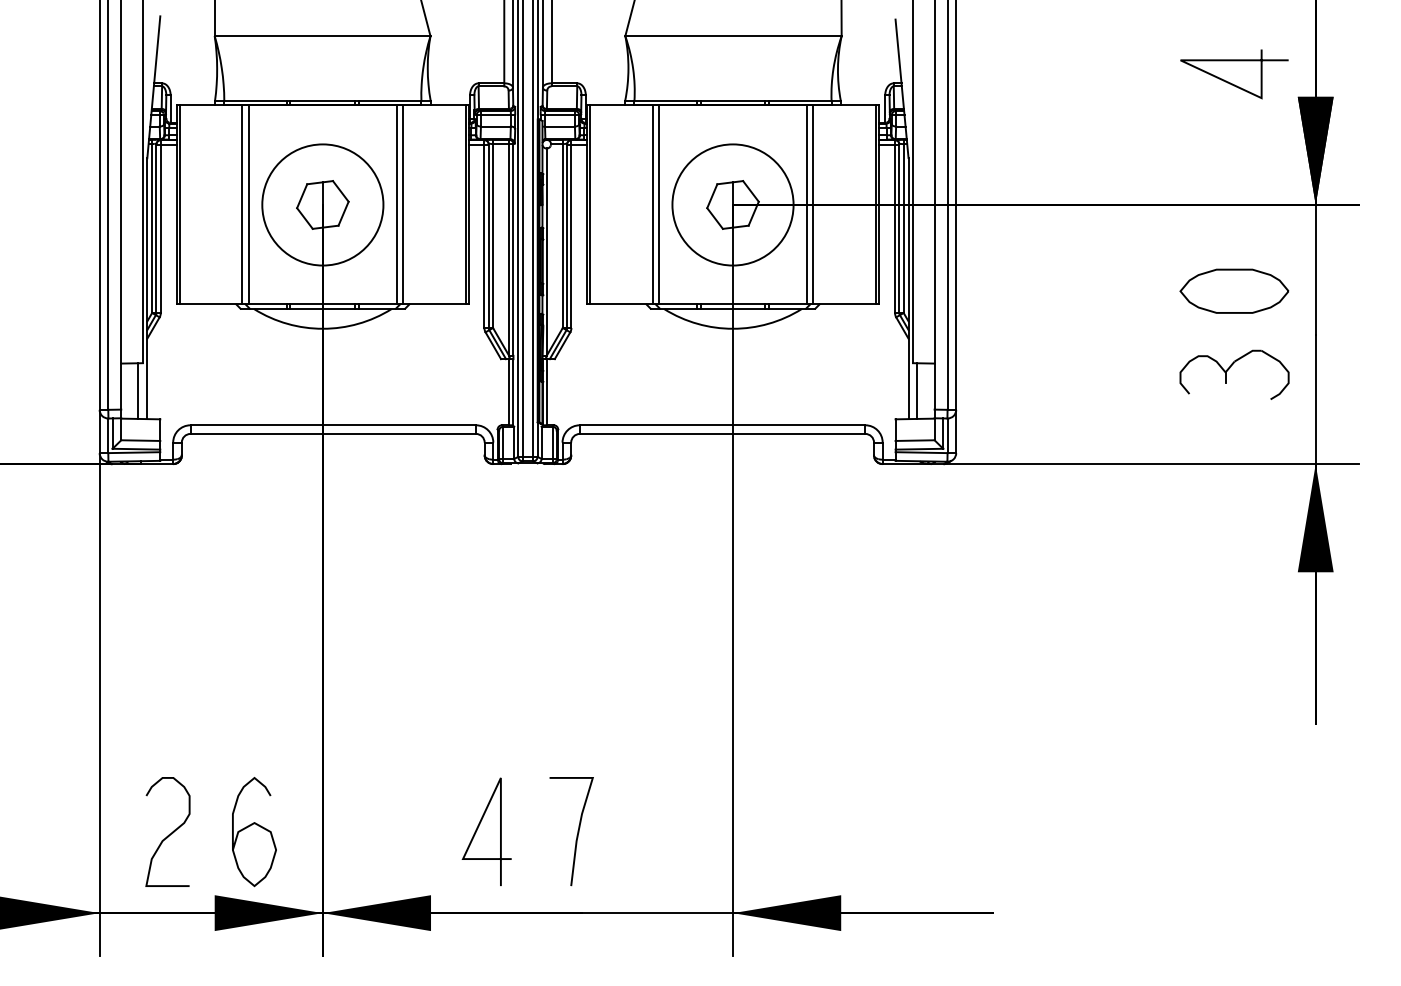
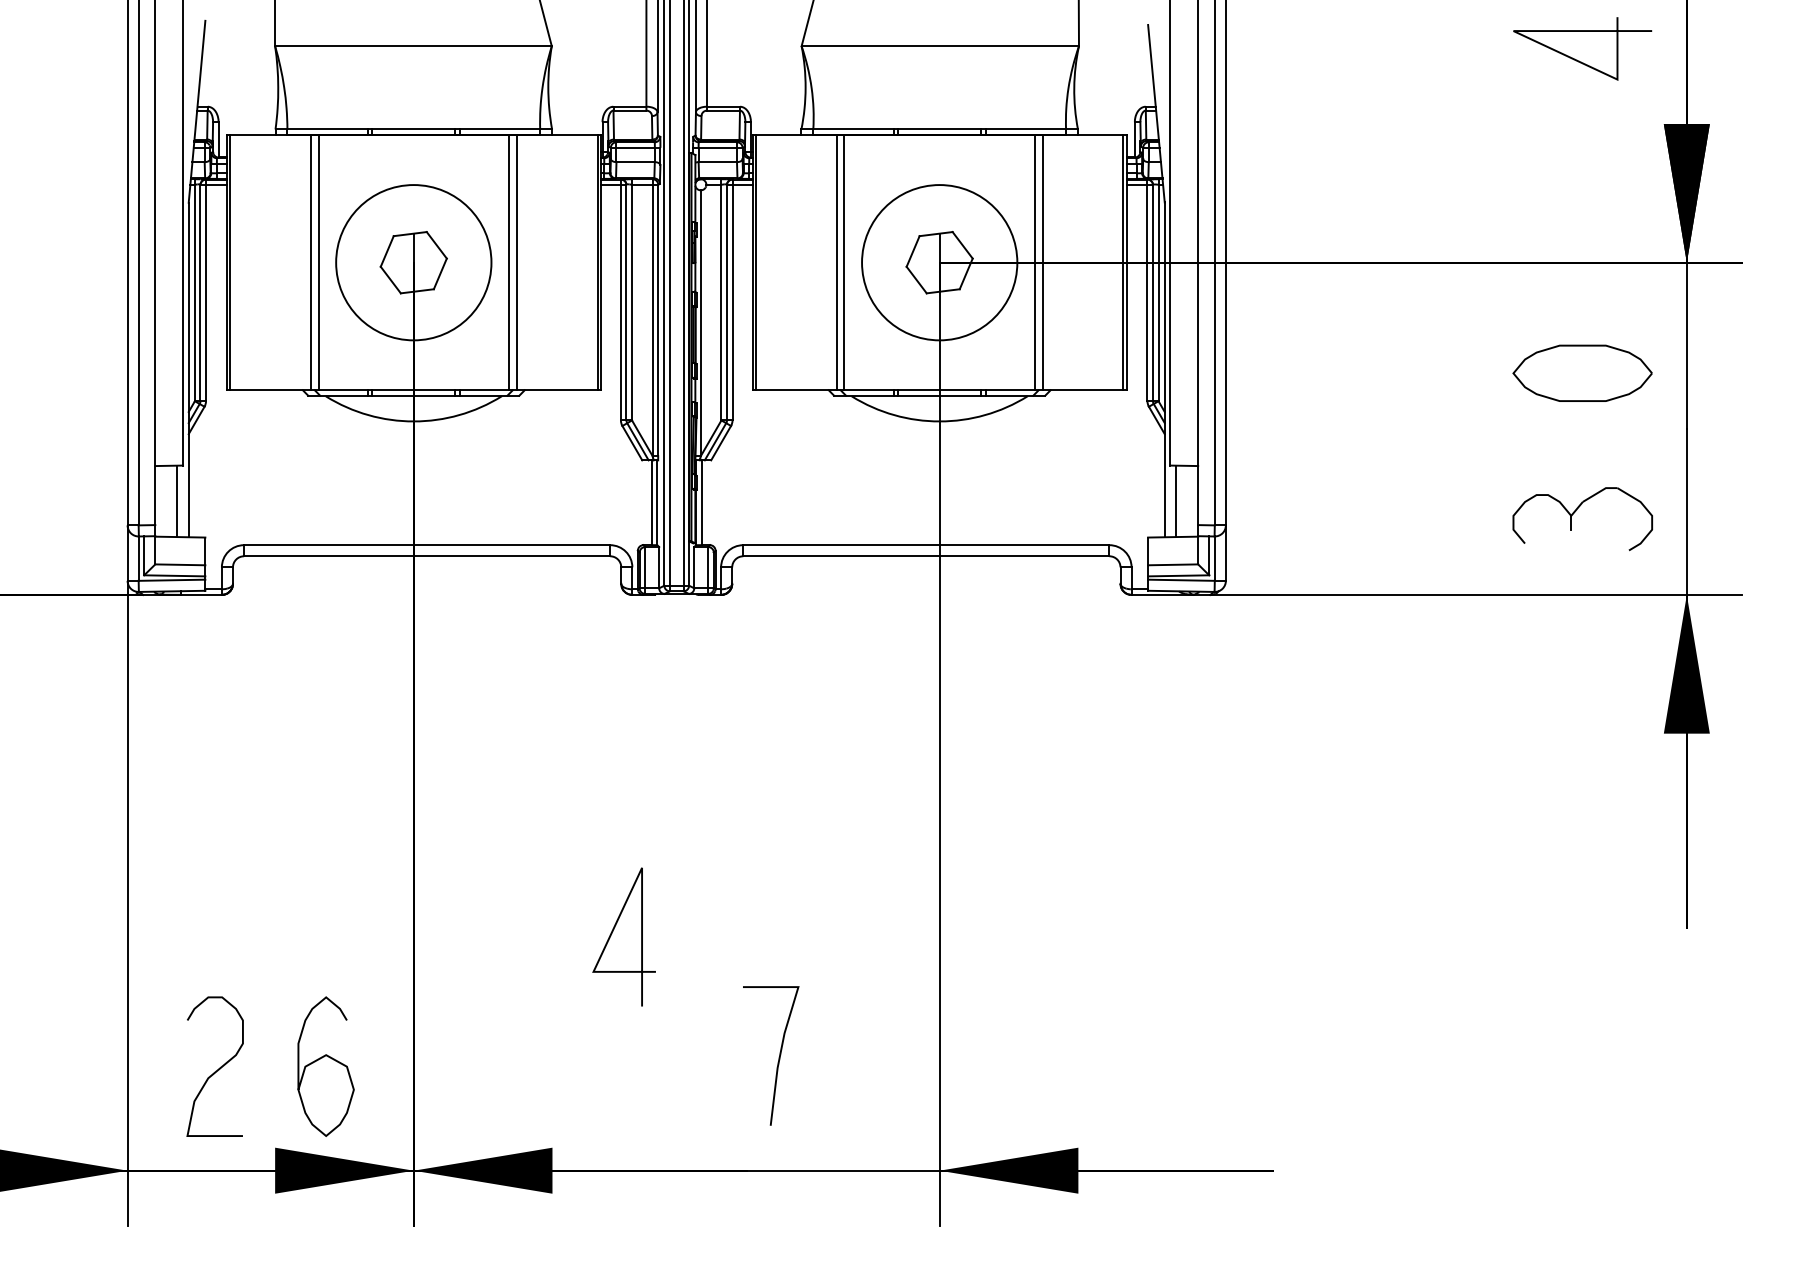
line: (1230, 82) -> (1577, 59), moved
part: (1229, 369) -> (1576, 512), moved
line: (478, 828) -> (613, 932), moved
curve: (577, 831) -> (778, 1055), moved

